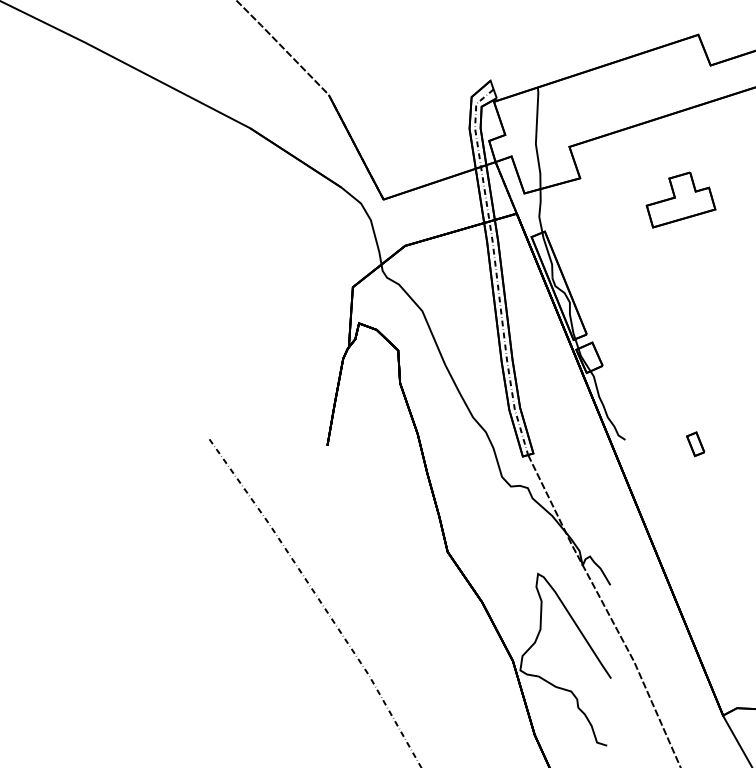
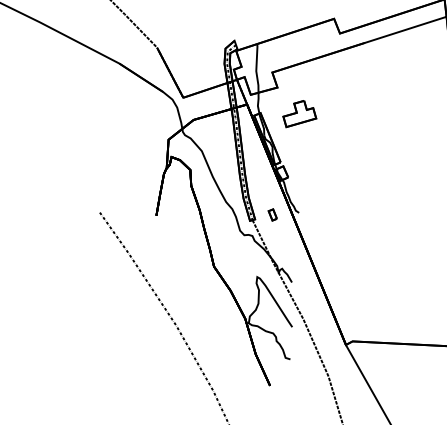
part: (680, 201) -> (299, 114), moved
part: (694, 443) -> (272, 214), moved

